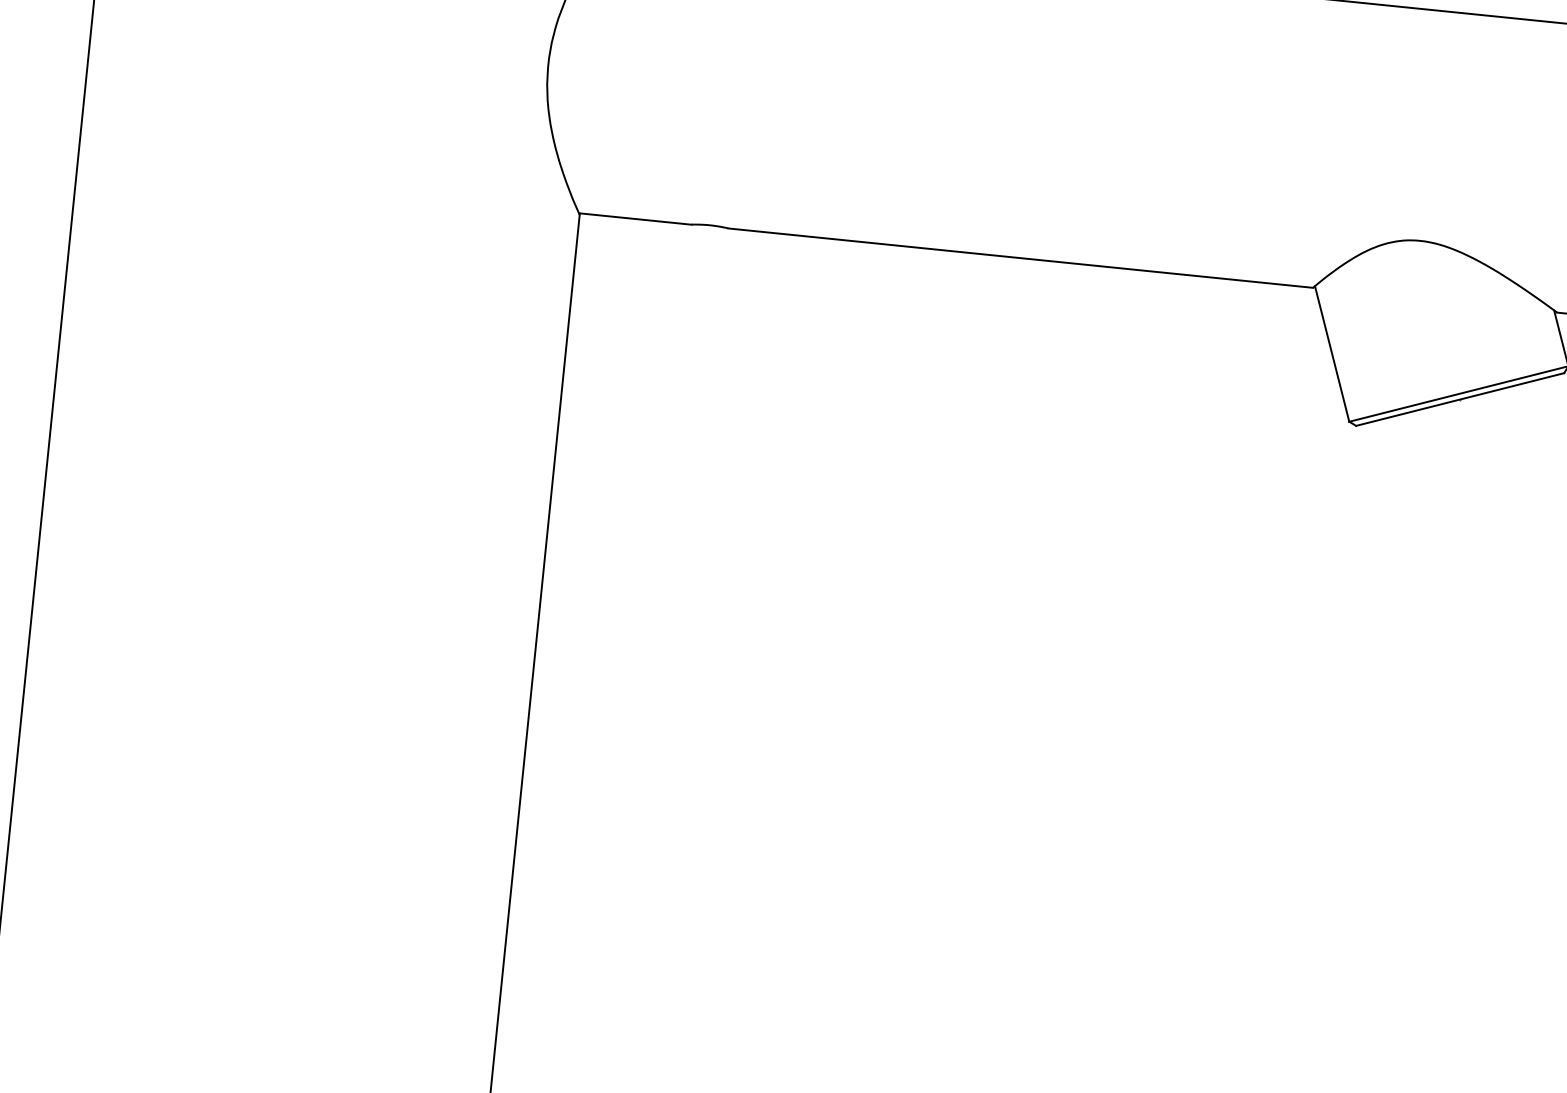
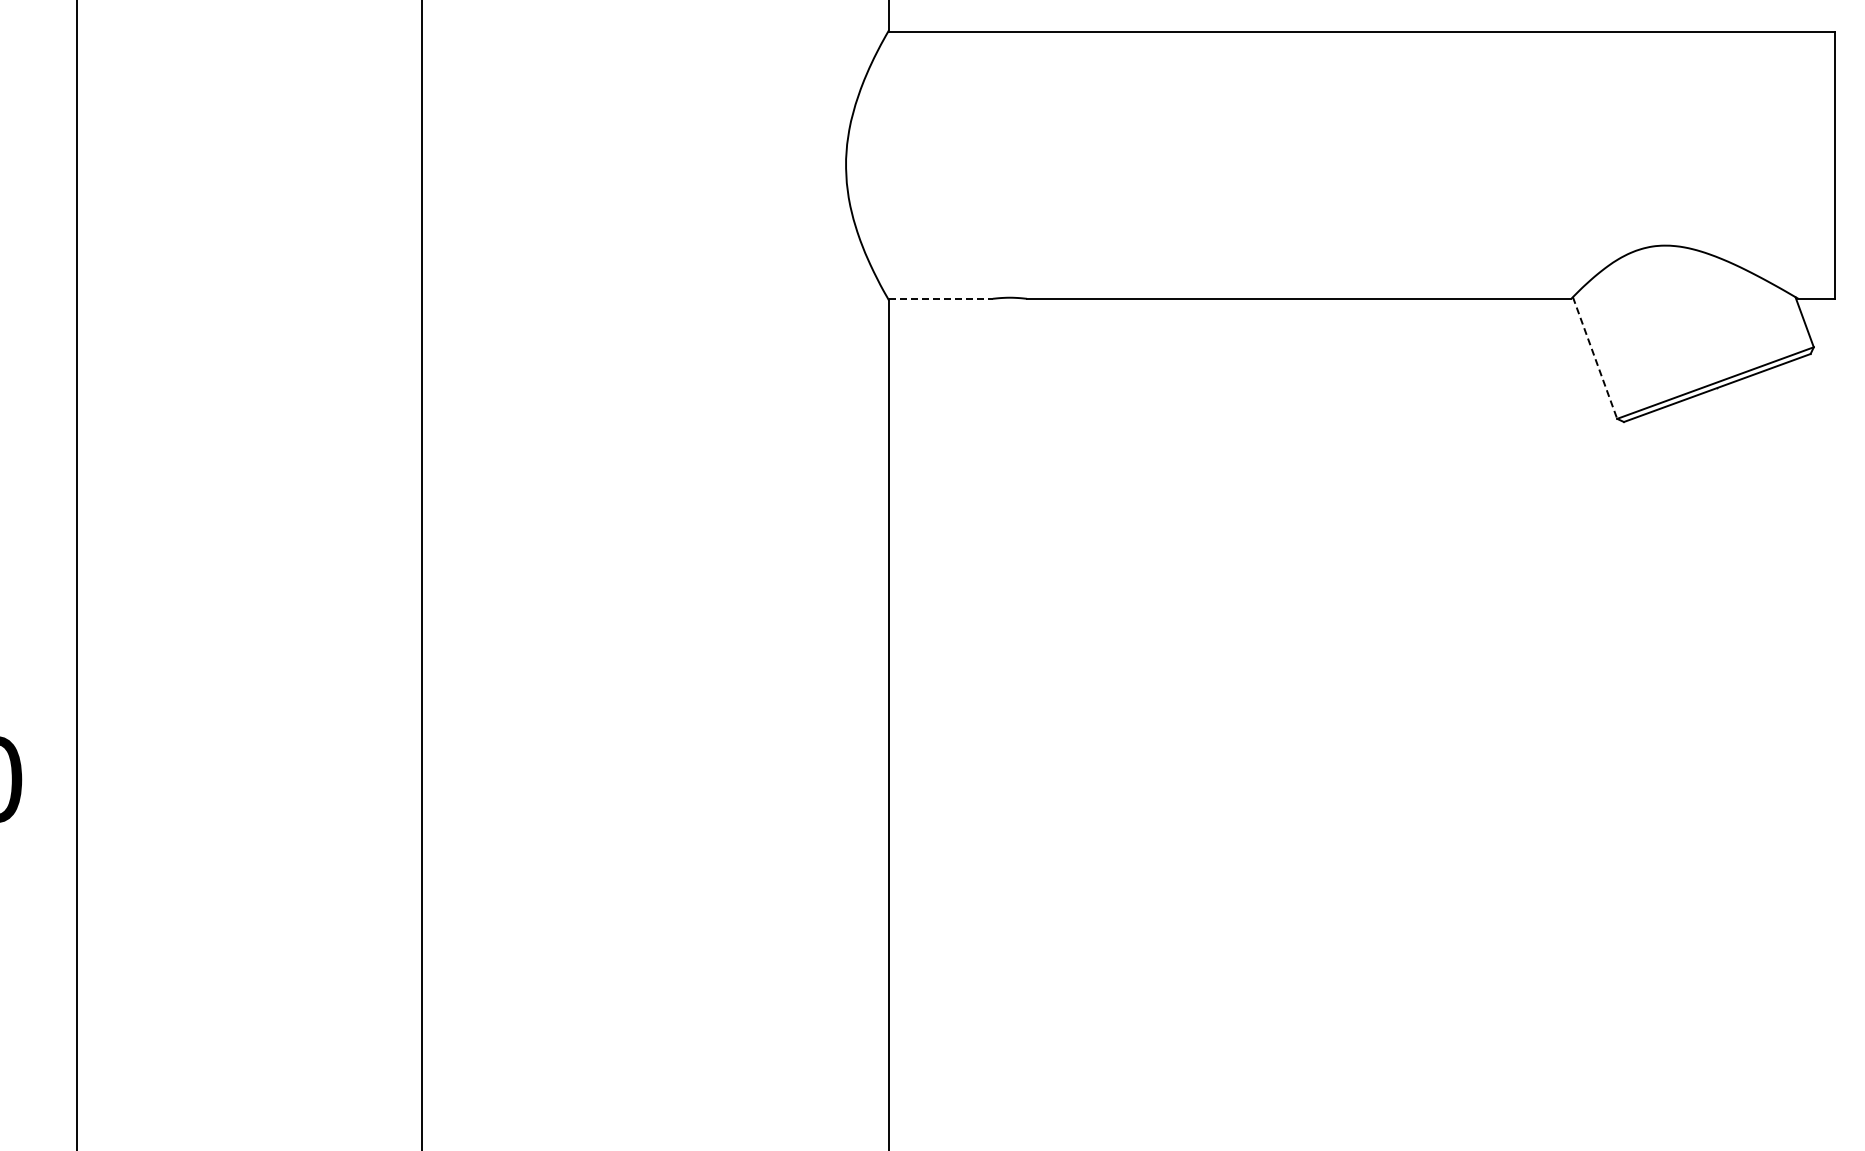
line: (635, 218) -> (940, 298), solid -> dashed
line: (1332, 354) -> (1595, 358), solid -> dashed

